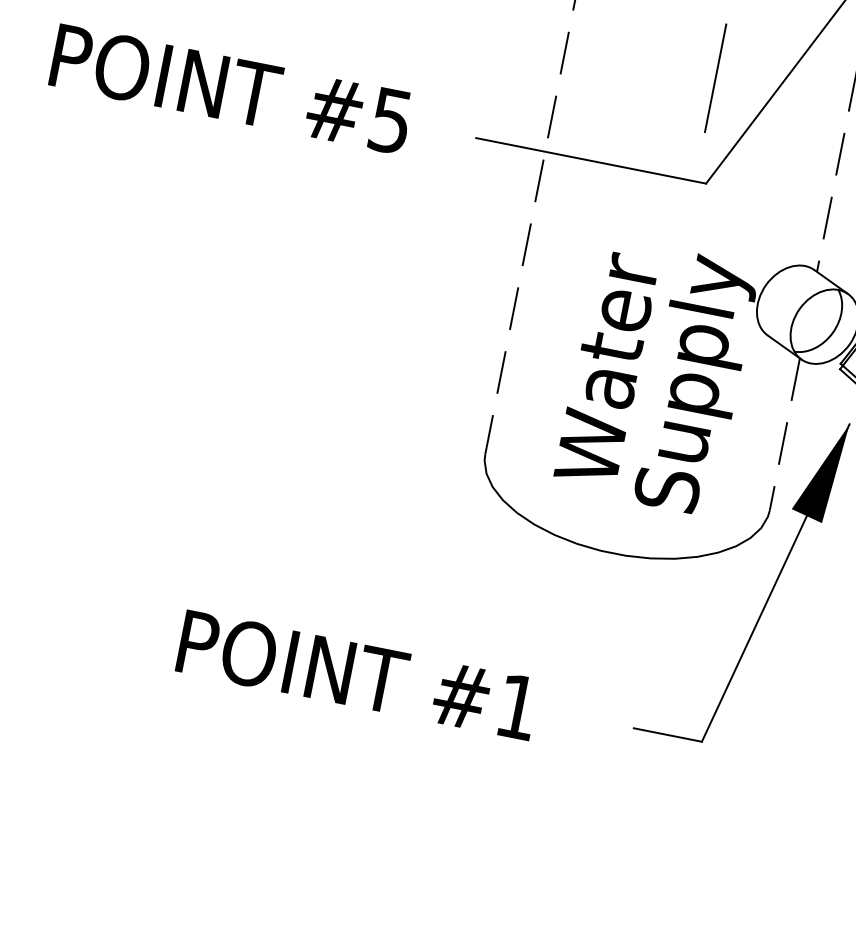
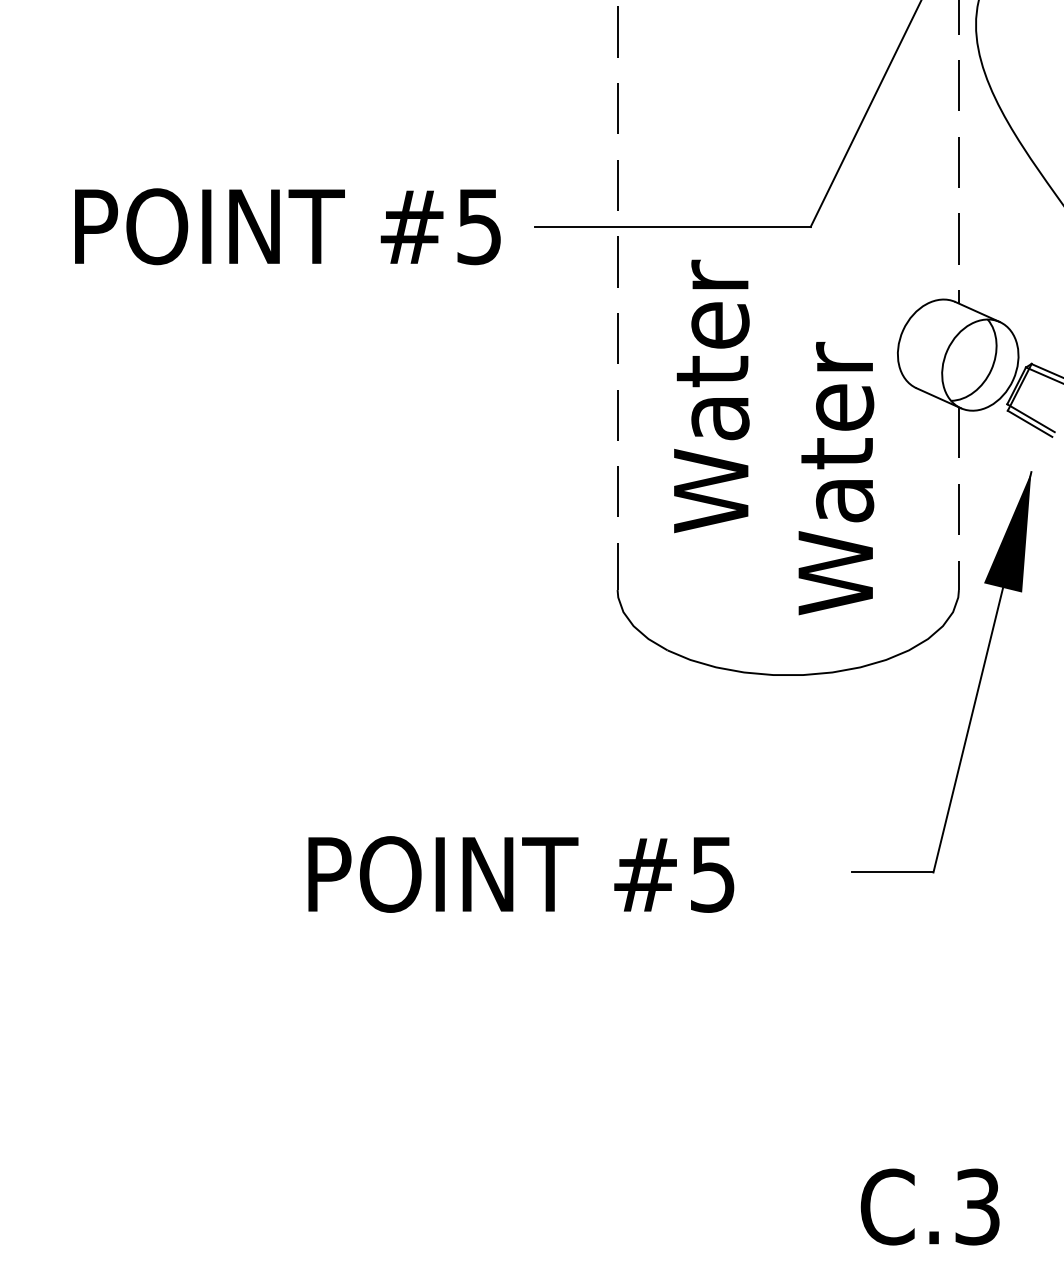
line: (715, 77) -> (797, 102), removed
text: (231, 89) -> (287, 226), moved
text: (606, 368) -> (711, 396), moved
text: (695, 385) -> (844, 462), Supply -> Water
text: (517, 706) -> (712, 874), #1 -> #5

